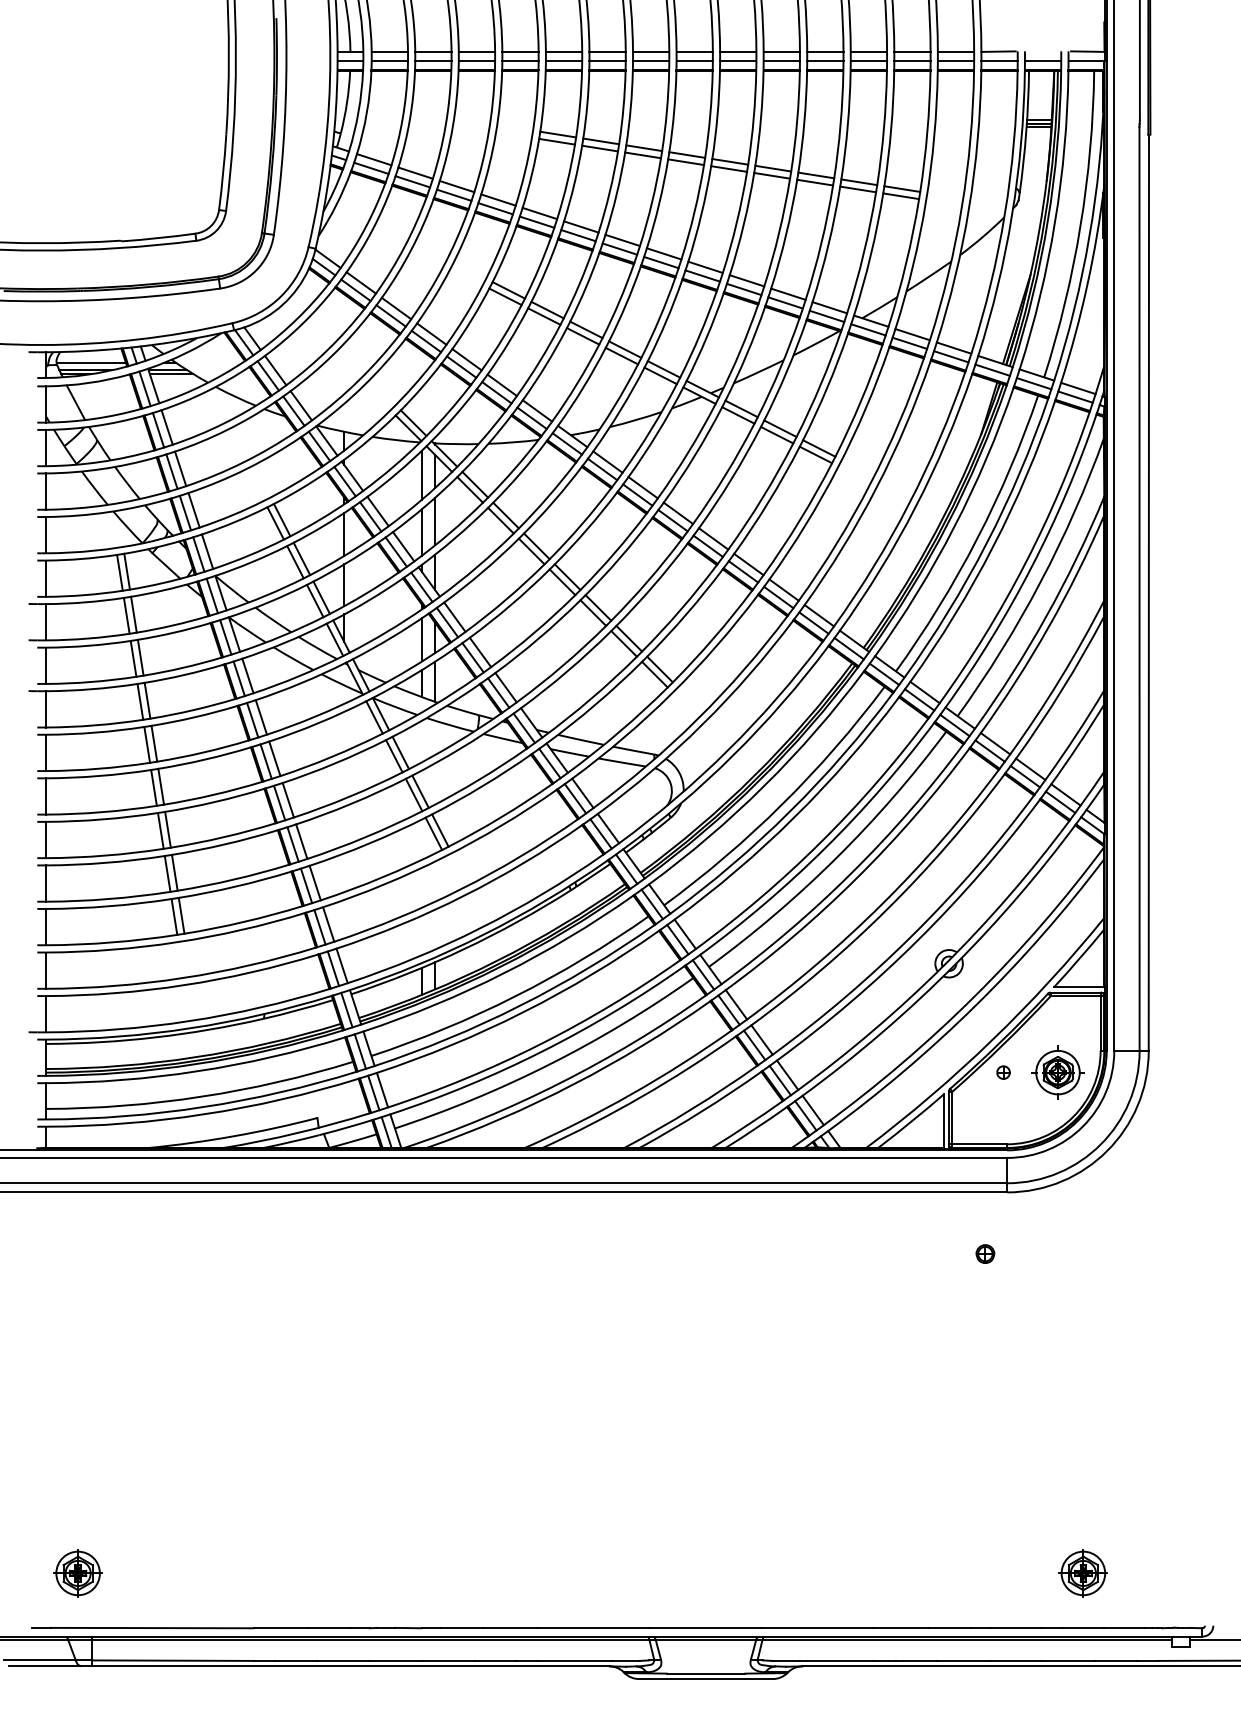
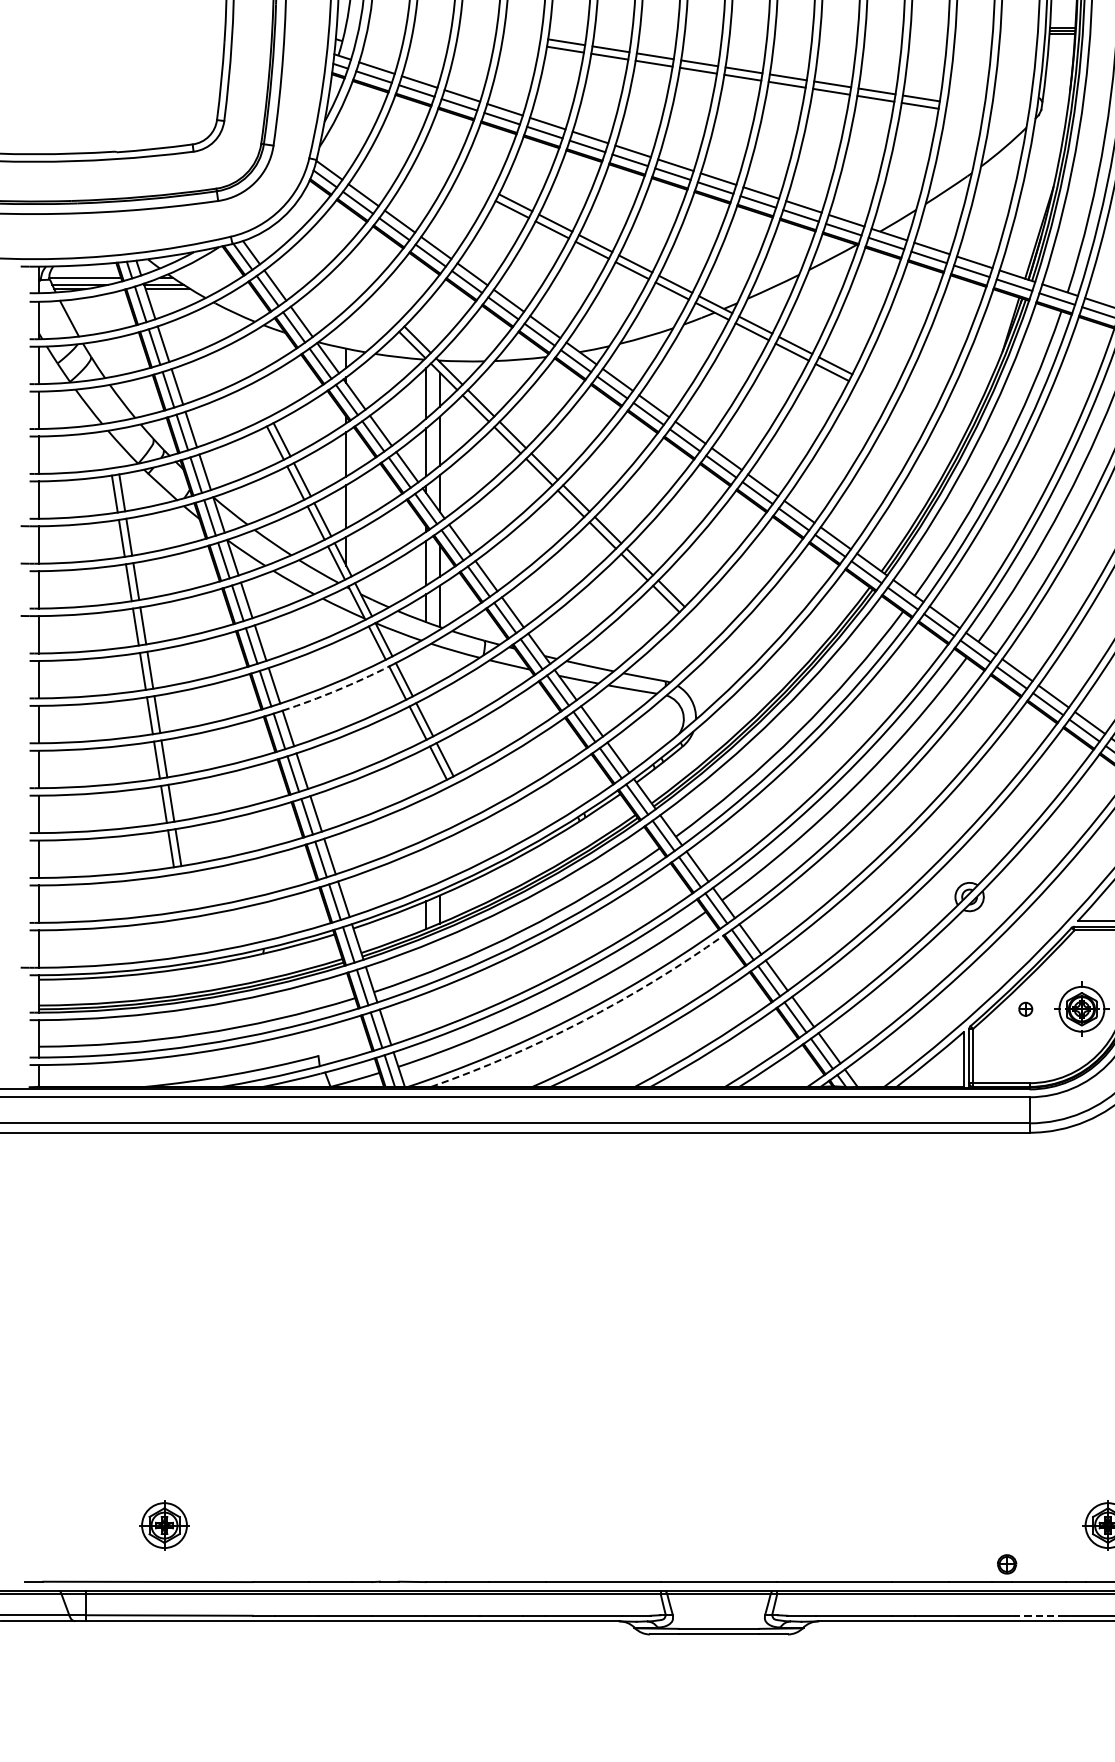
arc: (335, 763) -> (337, 690), solid -> dashed
arc: (573, 1084) -> (582, 1021), solid -> dashed
part: (985, 1253) -> (1007, 1563), moved
part: (77, 1573) -> (163, 1525), moved
line: (1016, 1660) -> (1039, 1615), solid -> dashed

